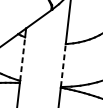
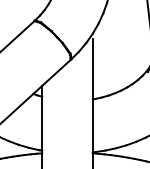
line: (22, 58) -> (42, 123), dashed -> solid
line: (63, 65) -> (92, 125), dashed -> solid

